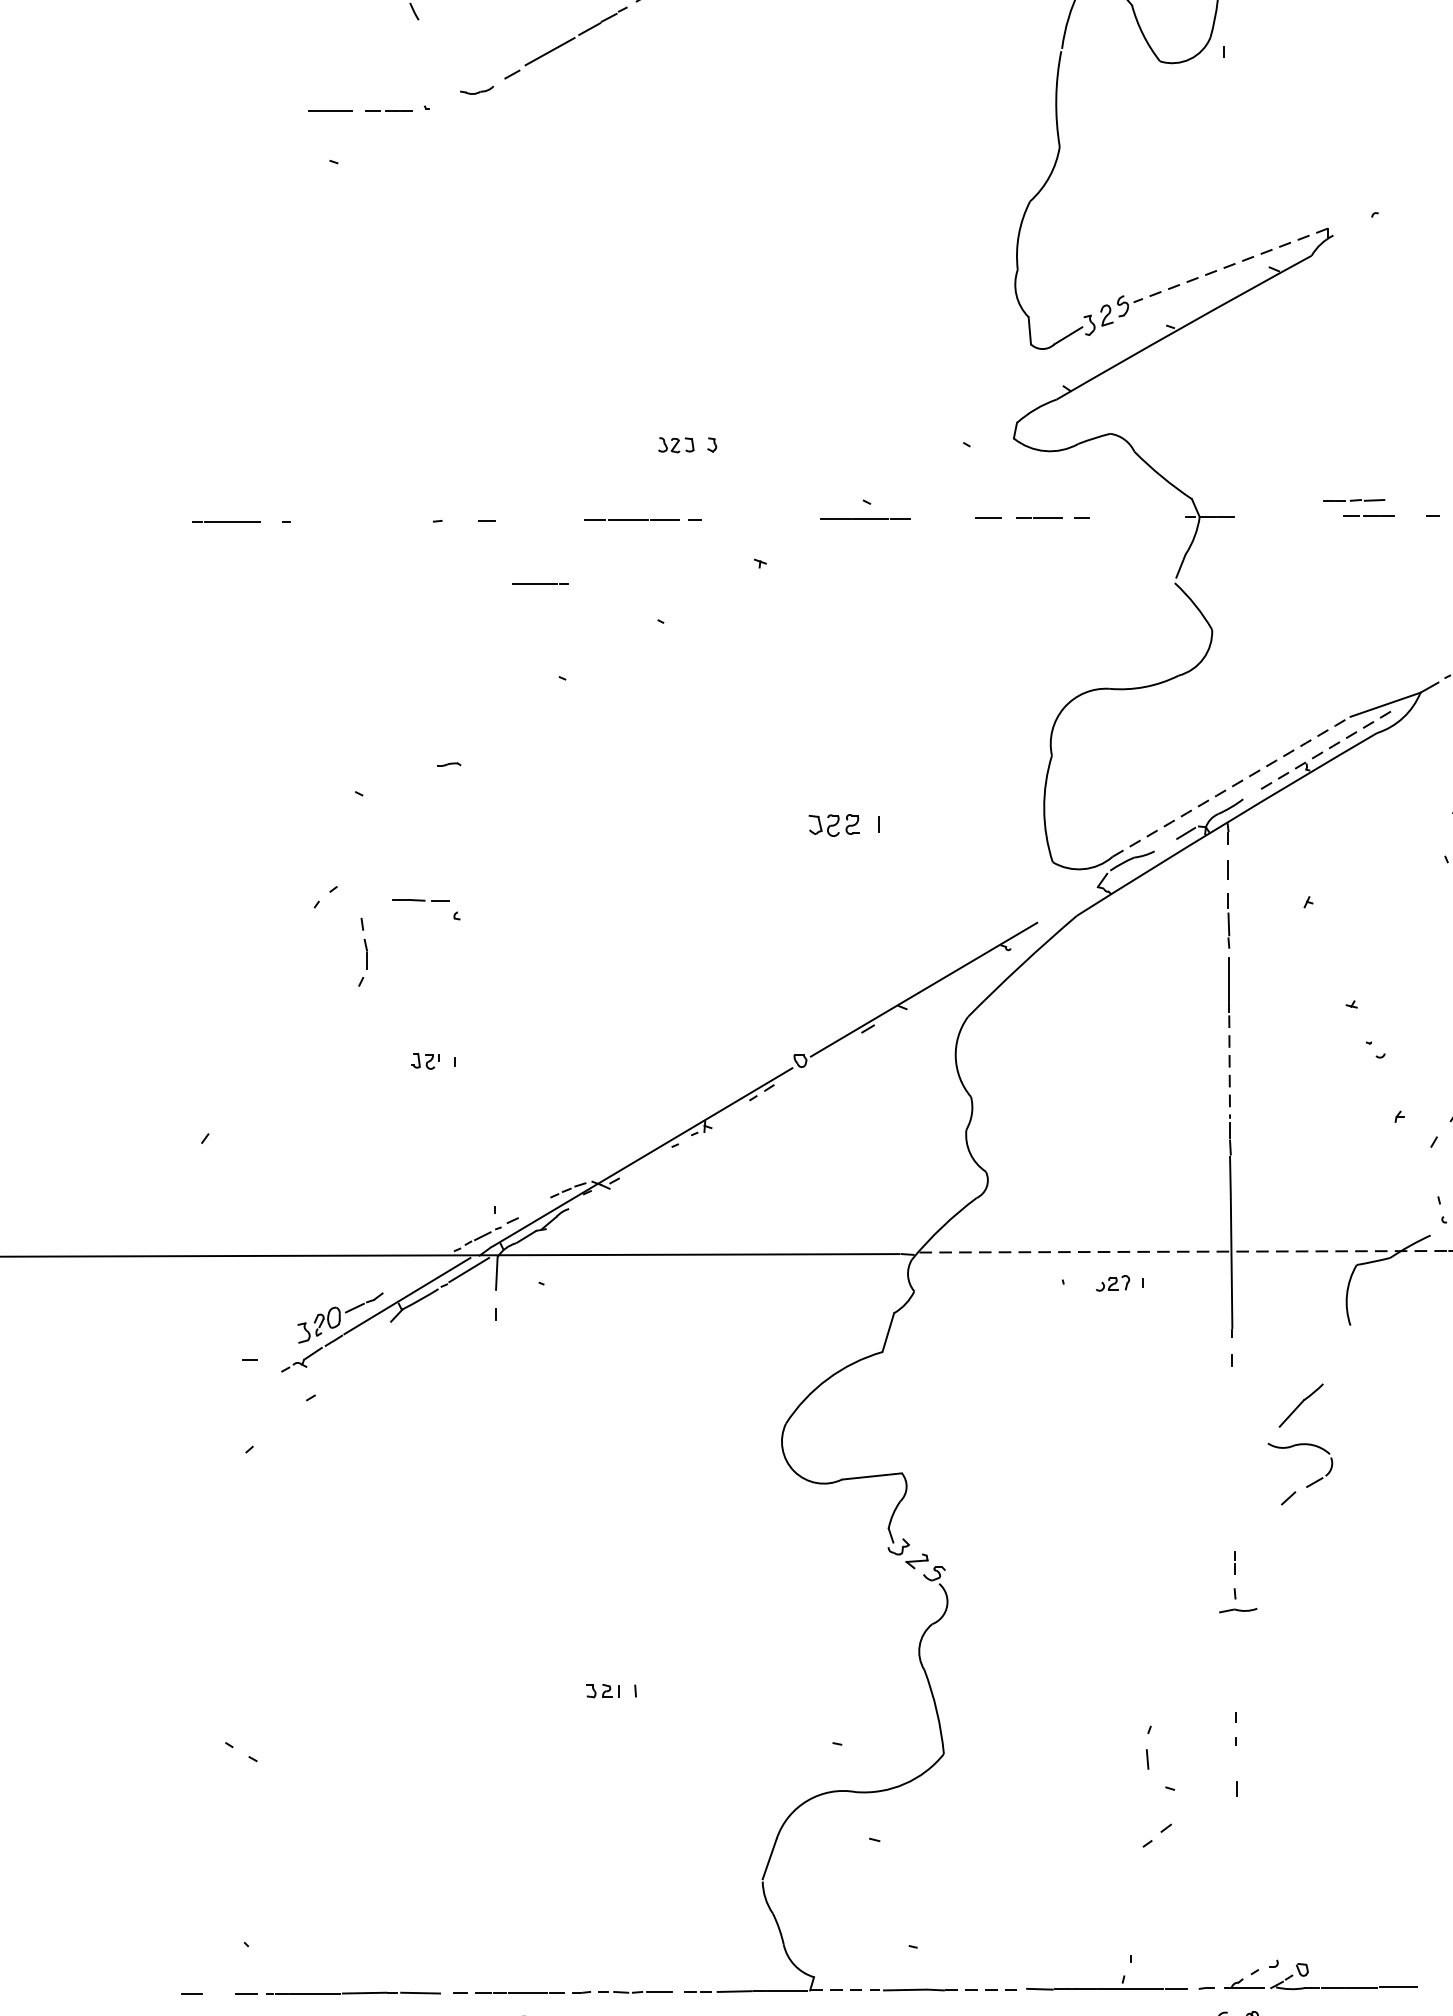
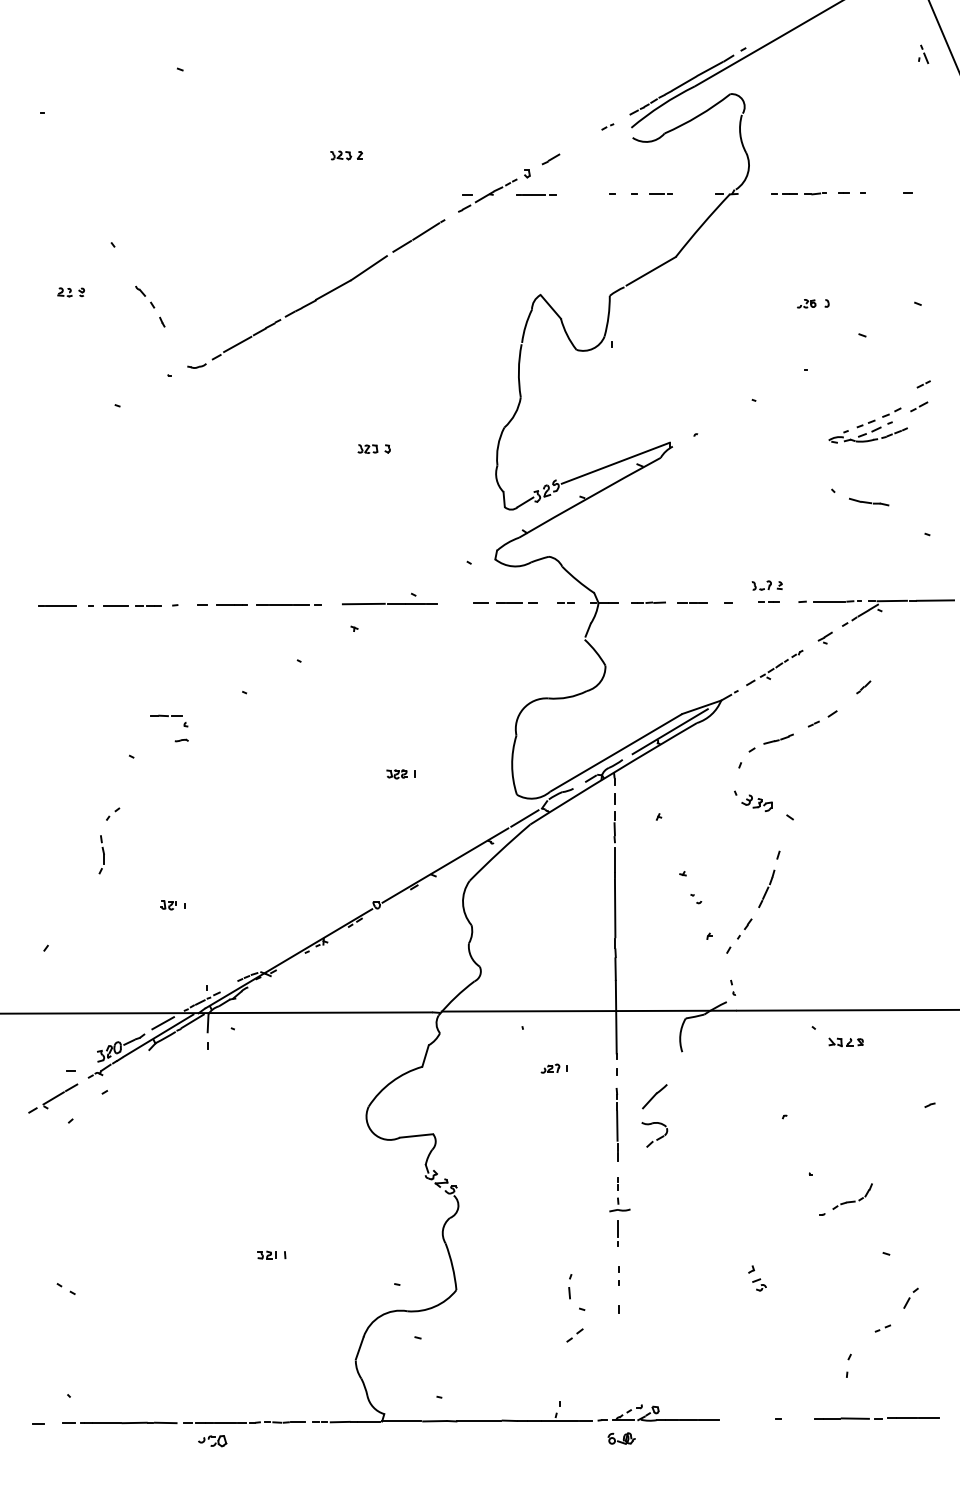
line: (366, 111) -> (135, 605), moved
line: (1230, 265) -> (615, 463), dashed -> solid
part: (686, 444) -> (373, 448), moved
line: (1354, 499) -> (648, 602), moved
line: (1138, 516) -> (564, 602), added
line: (776, 517) -> (363, 603), added
line: (538, 582) -> (231, 604), moved
line: (1329, 748) -> (670, 731), dashed -> solid
arc: (1232, 786) -> (616, 752), dashed -> solid
part: (843, 825) -> (400, 774), size x0.71
line: (1066, 904) -> (524, 818), added
part: (427, 908) -> (169, 720), moved
part: (362, 951) -> (101, 854), moved
line: (1230, 1067) -> (615, 908), dashed -> solid
line: (1181, 1252) -> (588, 1011), dashed -> solid
line: (414, 1274) -> (162, 1023), added
part: (1118, 1283) -> (553, 1068), moved
part: (218, 1409) -> (53, 1098), added
line: (1232, 1455) -> (616, 1124), added
part: (1300, 1473) -> (654, 1134), size x0.71
line: (1233, 1652) -> (617, 1233), added
line: (846, 1990) -> (402, 1421), dashed -> solid
line: (983, 1990) -> (478, 1421), dashed -> solid

